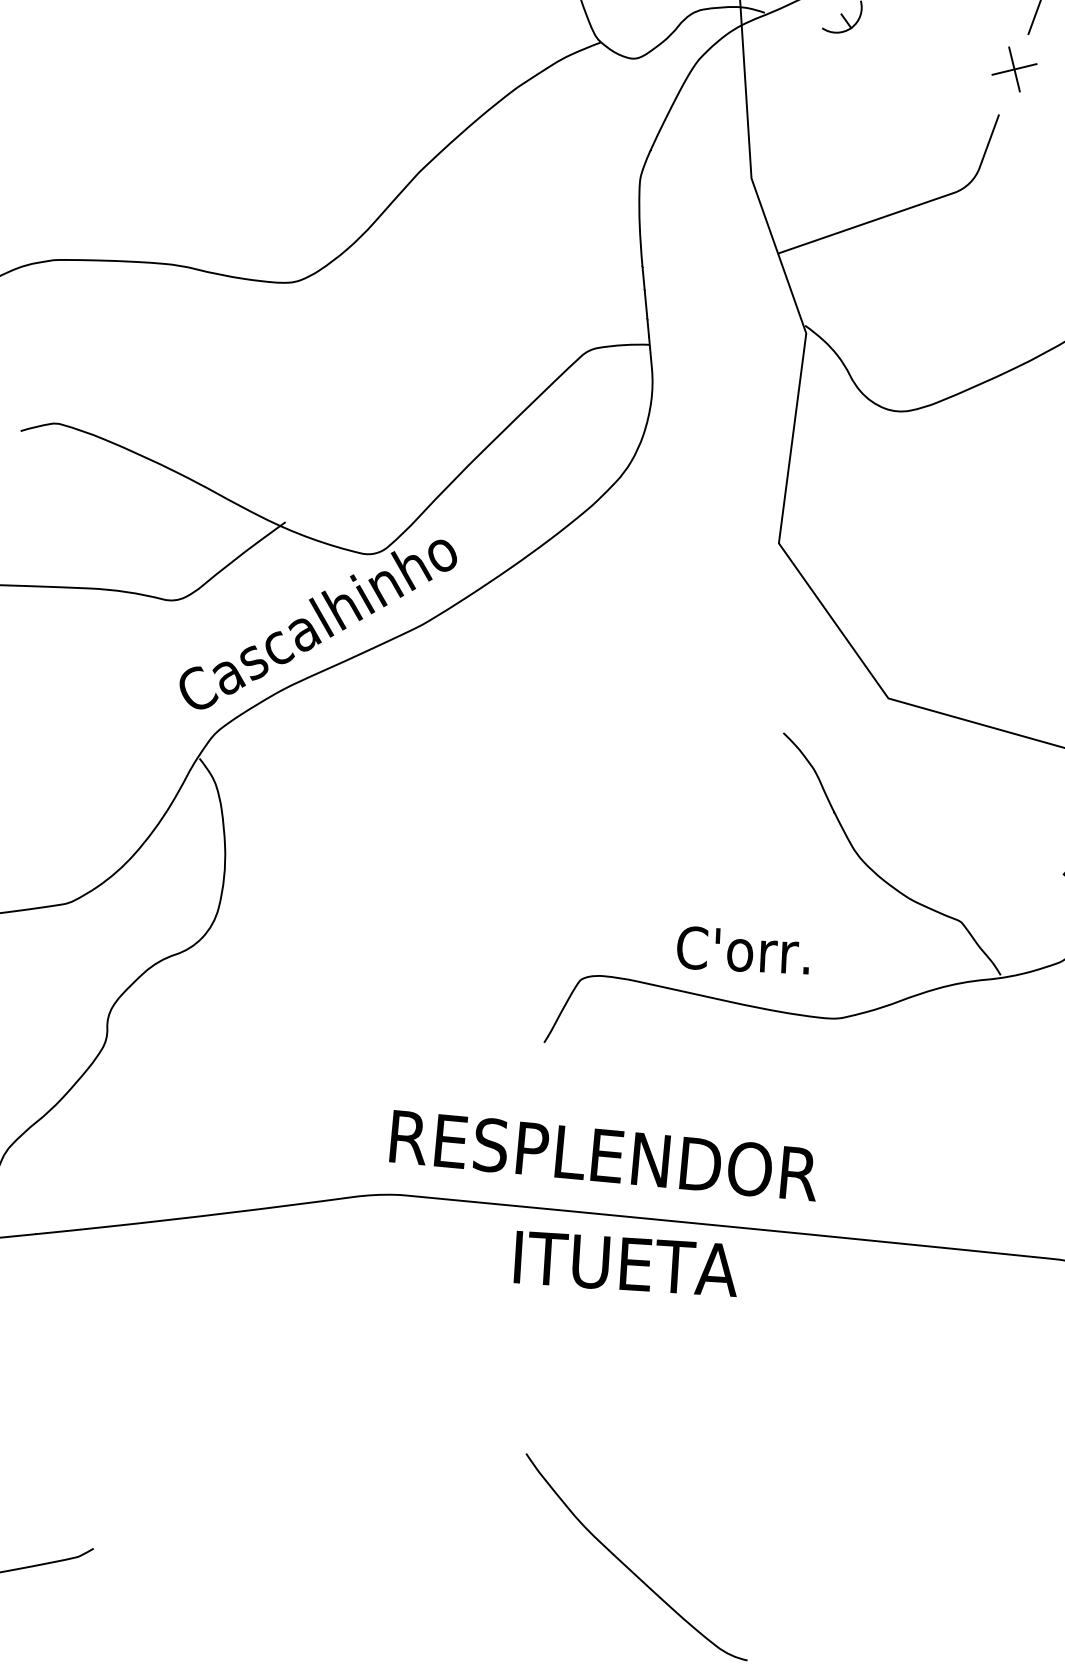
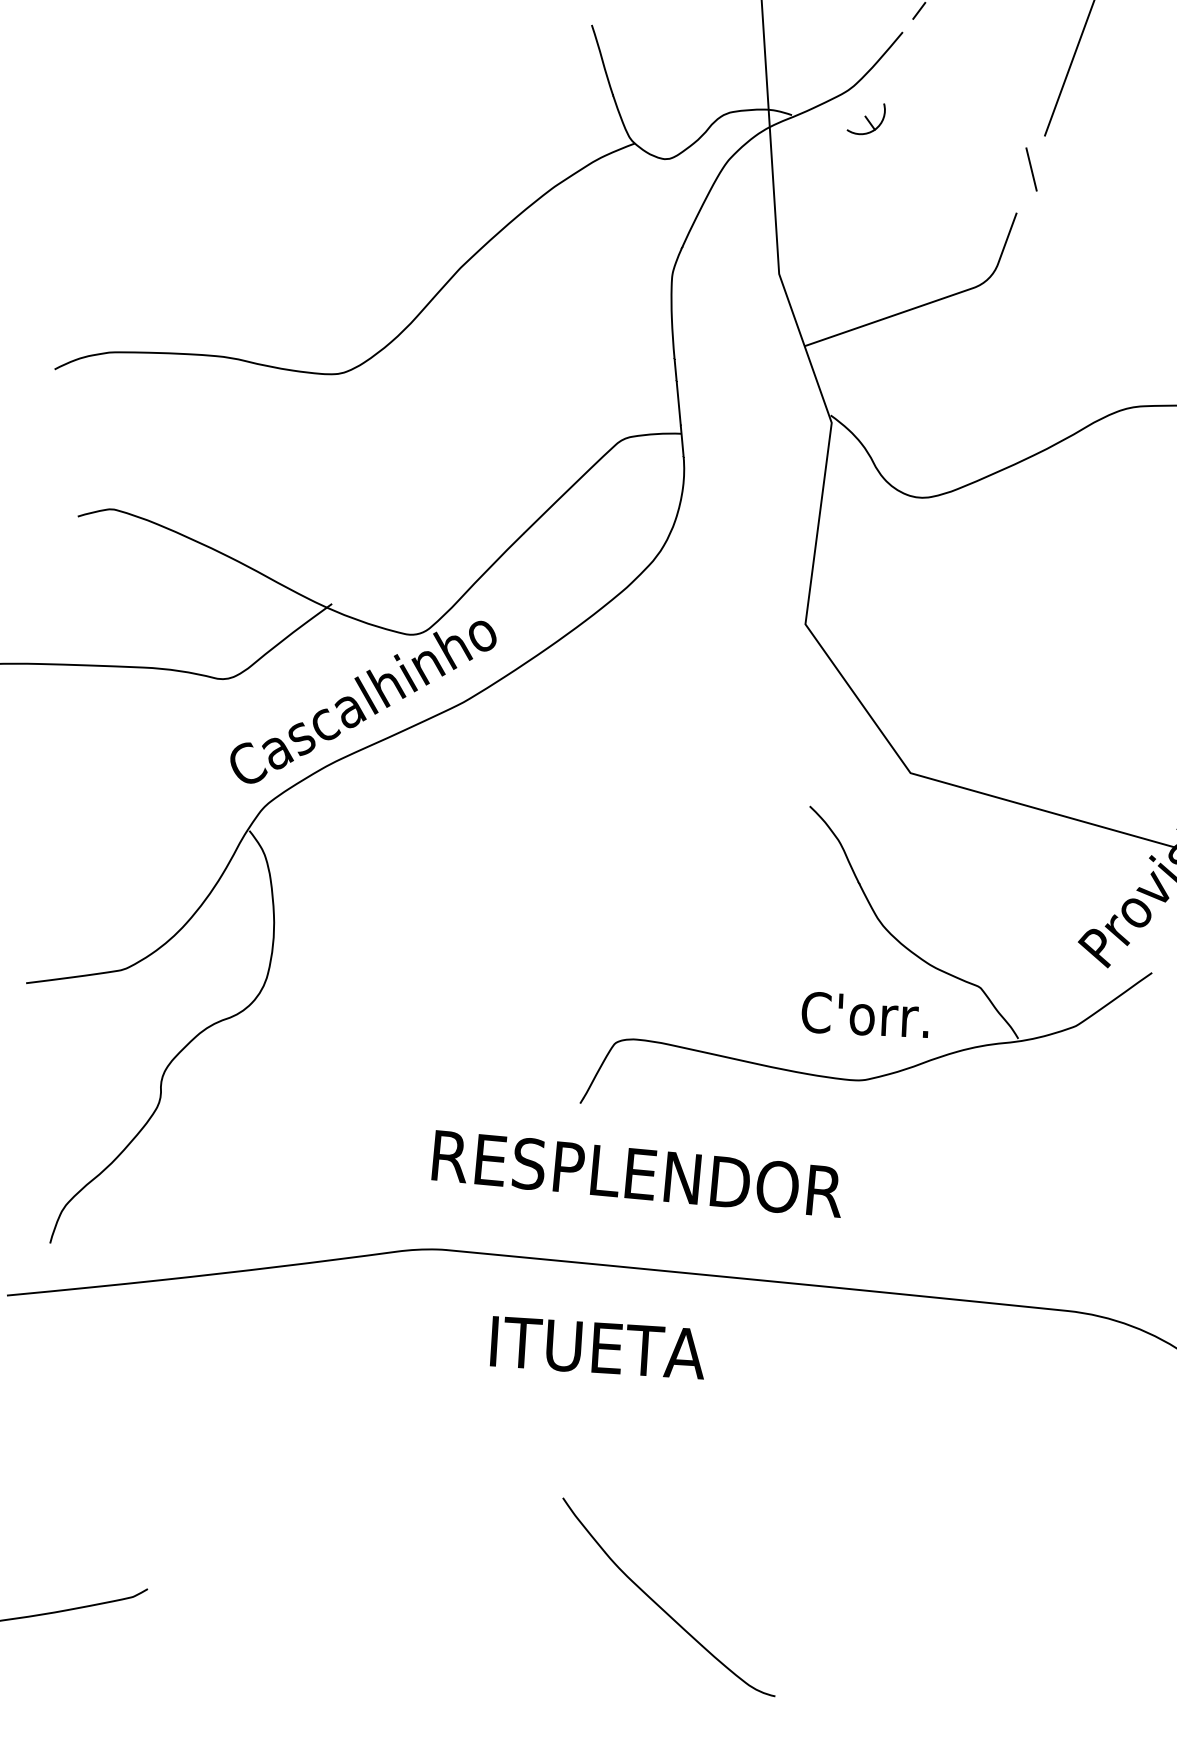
line: (1014, 69) -> (1031, 169), removed
text: (742, 949) -> (864, 1014), moved
text: (601, 1155) -> (635, 1173), moved
text: (624, 1263) -> (596, 1347), moved

